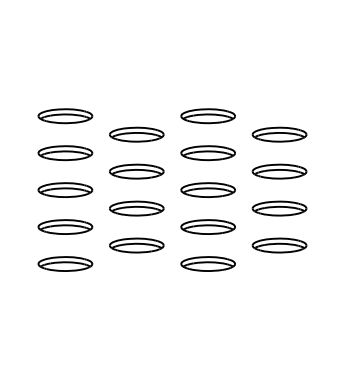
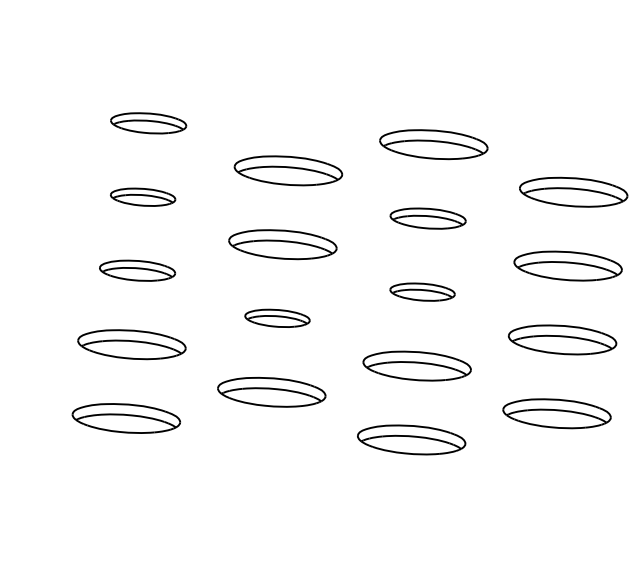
part: (65, 116) -> (148, 123), size x0.7
part: (65, 153) -> (143, 197), size x0.6
part: (207, 153) -> (426, 218), size x0.7
part: (65, 189) -> (137, 269), size x0.7
part: (207, 189) -> (421, 290), size x0.6
part: (136, 208) -> (276, 318), size x0.6

